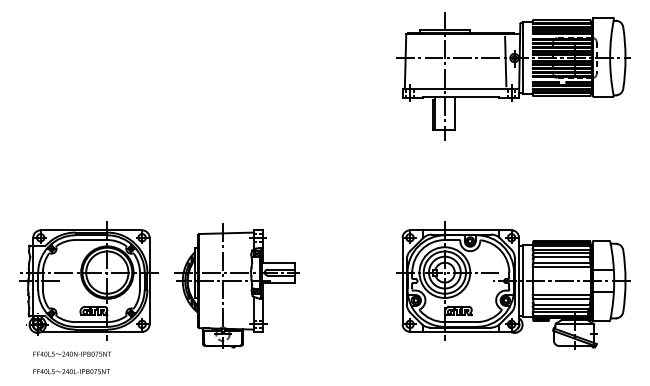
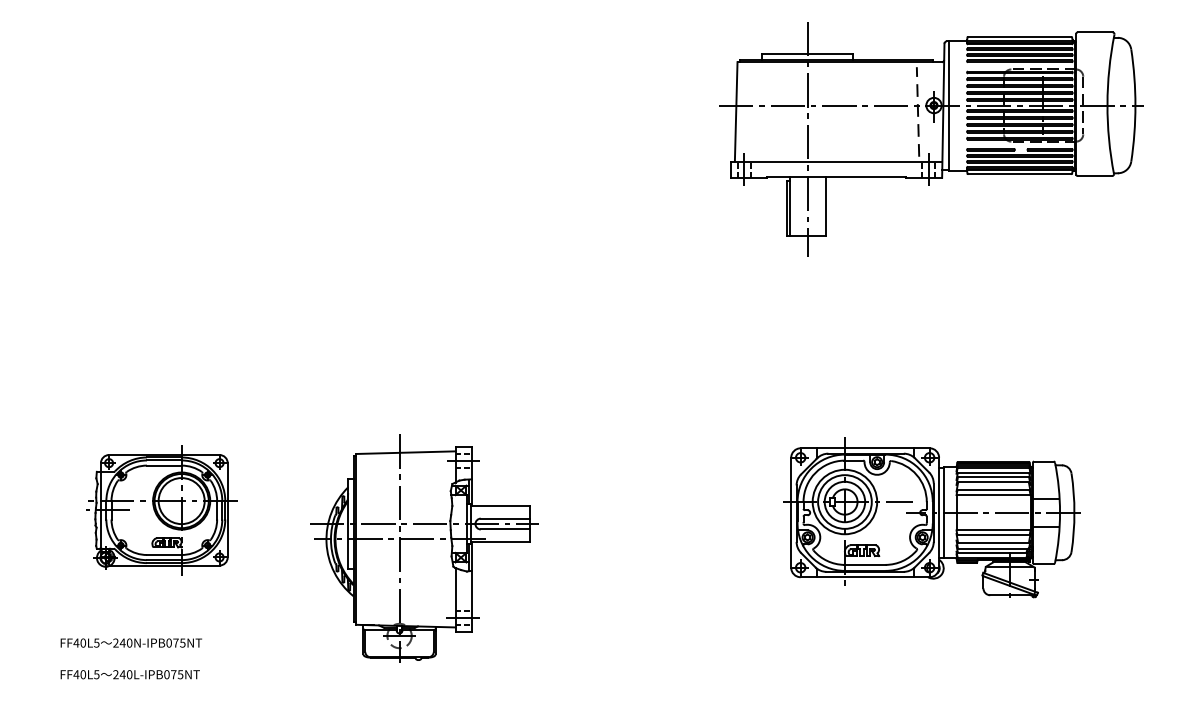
line: (505, 61) -> (917, 111), solid -> dashed
part: (88, 280) -> (160, 509), size x0.6
part: (236, 285) -> (423, 547), moved
part: (513, 285) -> (932, 518), size x0.7

